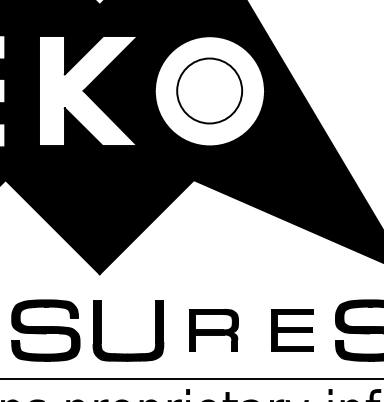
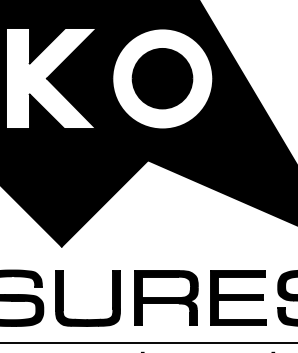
fill: (209, 90) -> (162, 78), added
part: (214, 330) -> (166, 298), size x1.43
part: (292, 330) -> (238, 298), size x1.43

